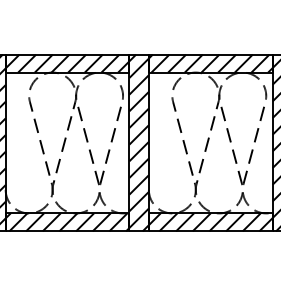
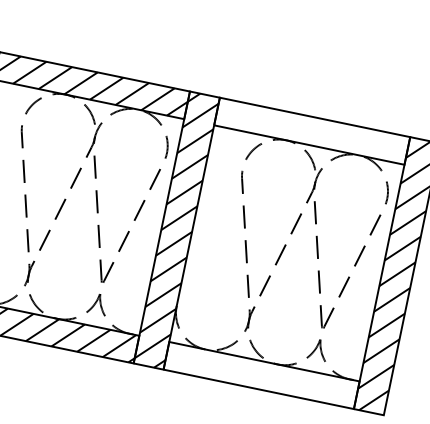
hatch: (210, 63) -> (311, 131), removed
hatch: (210, 222) -> (261, 375), removed

